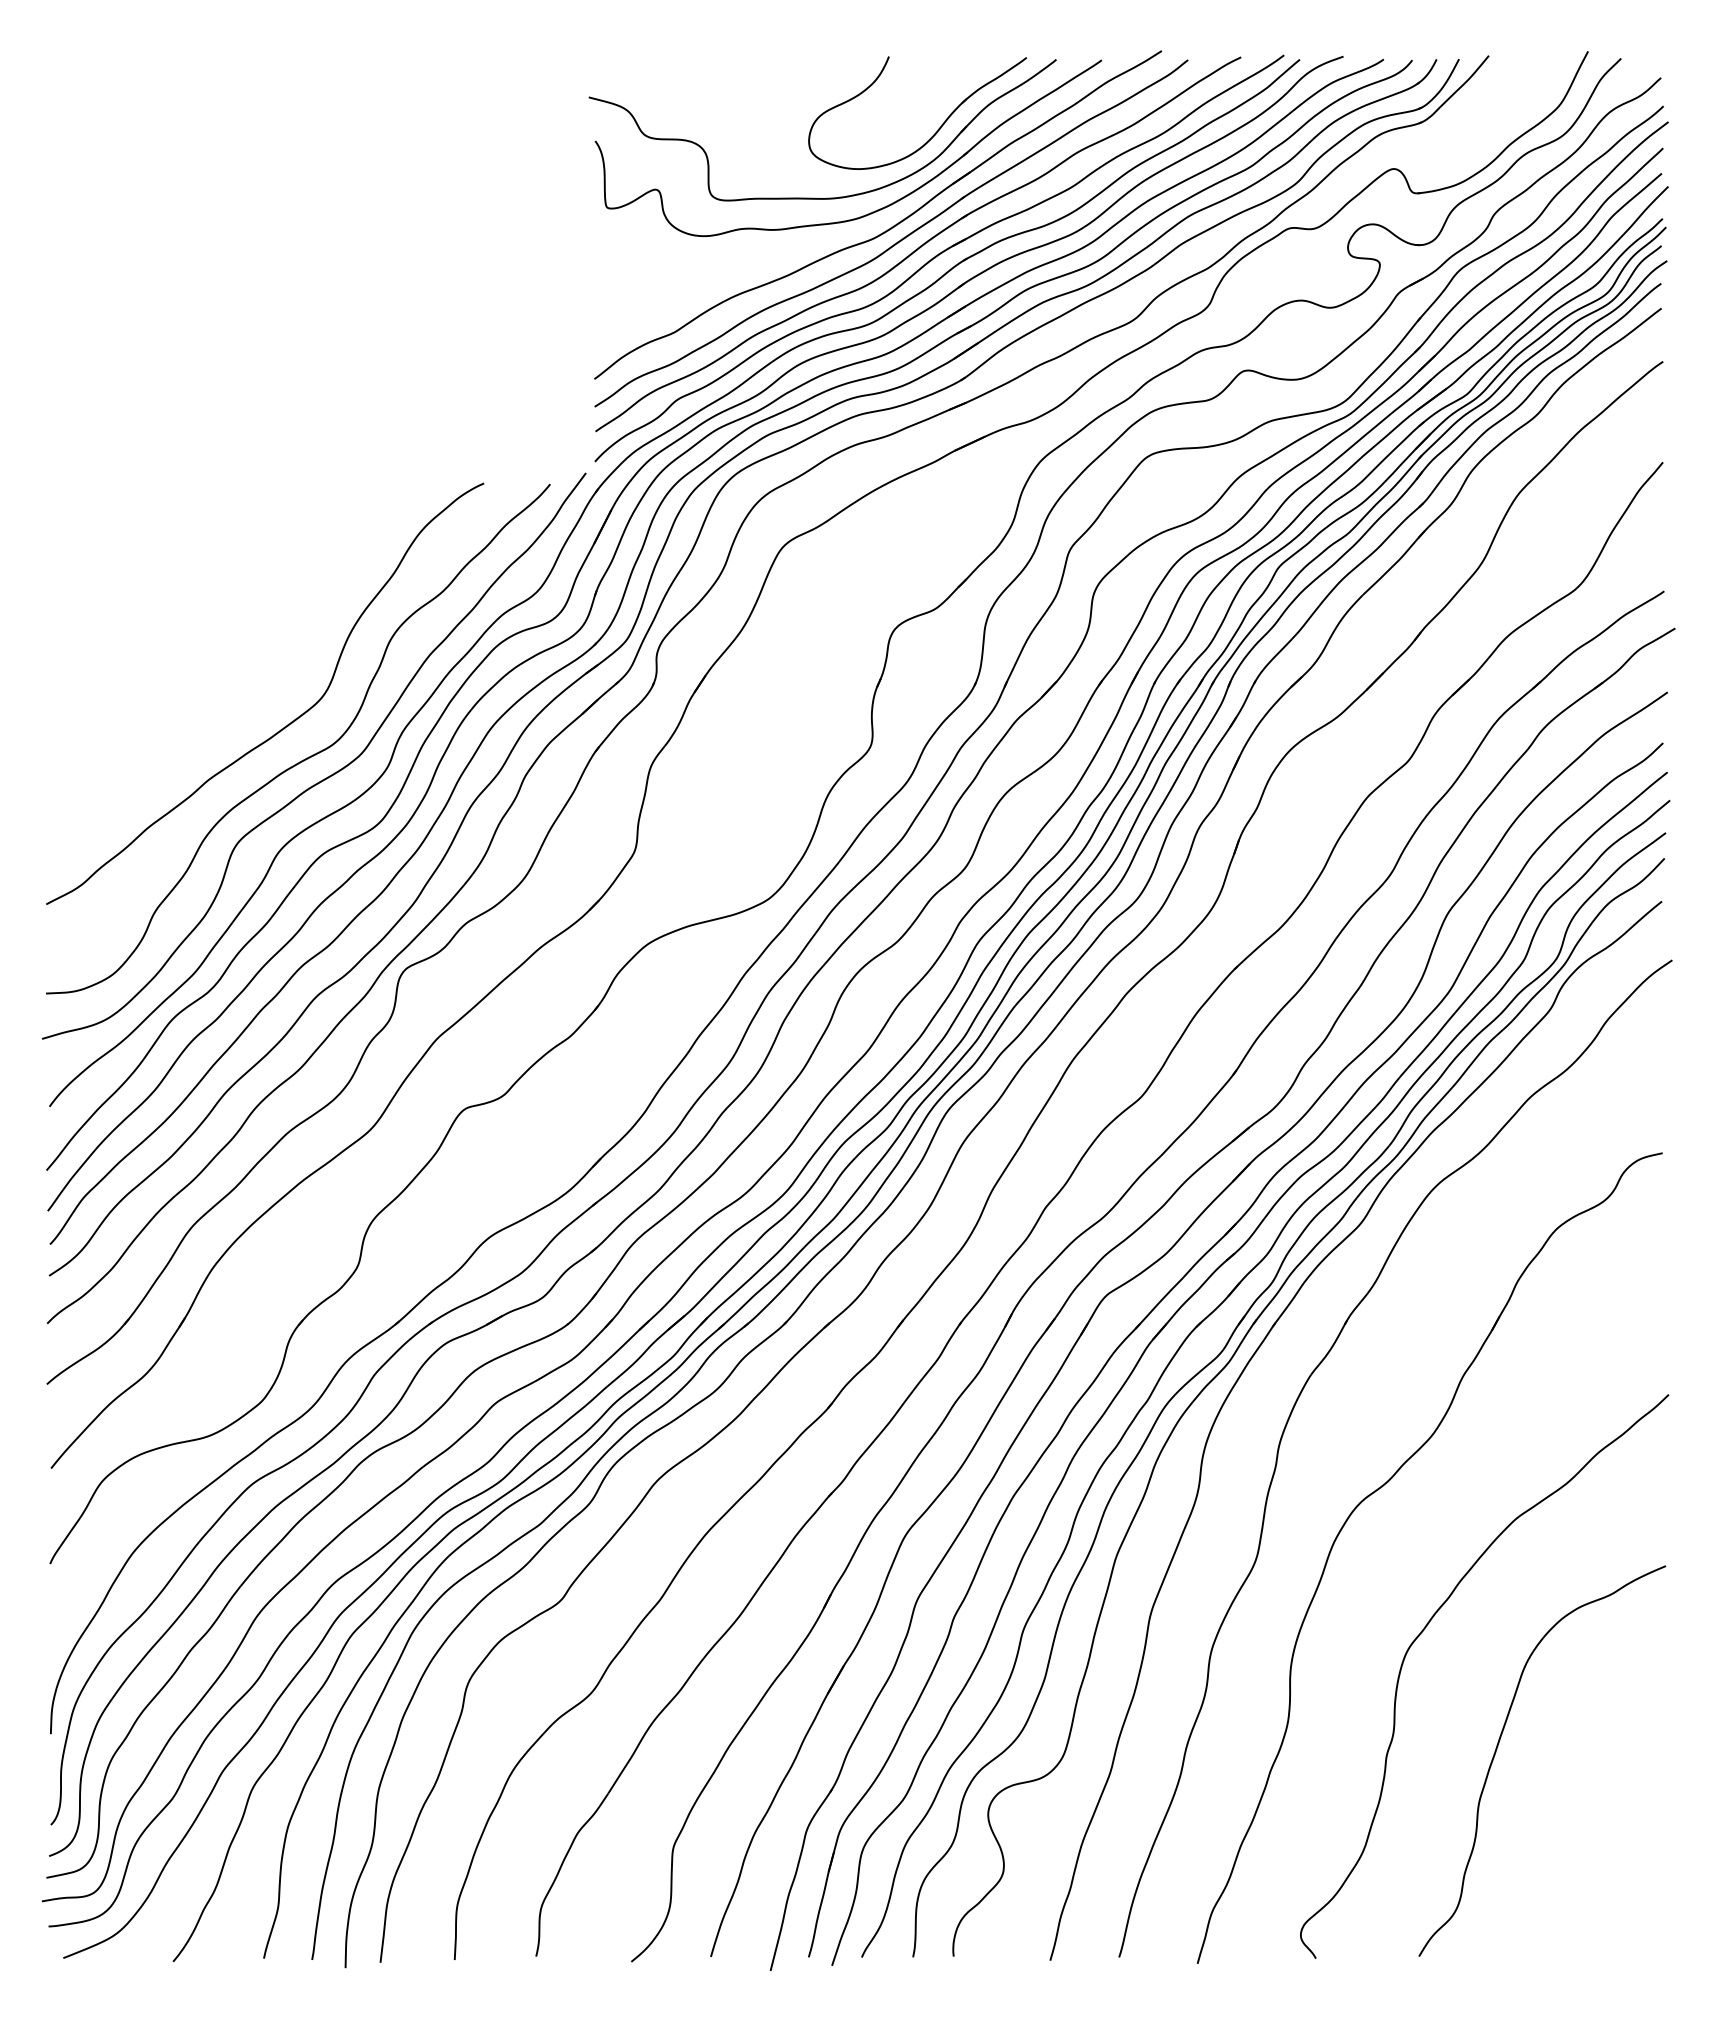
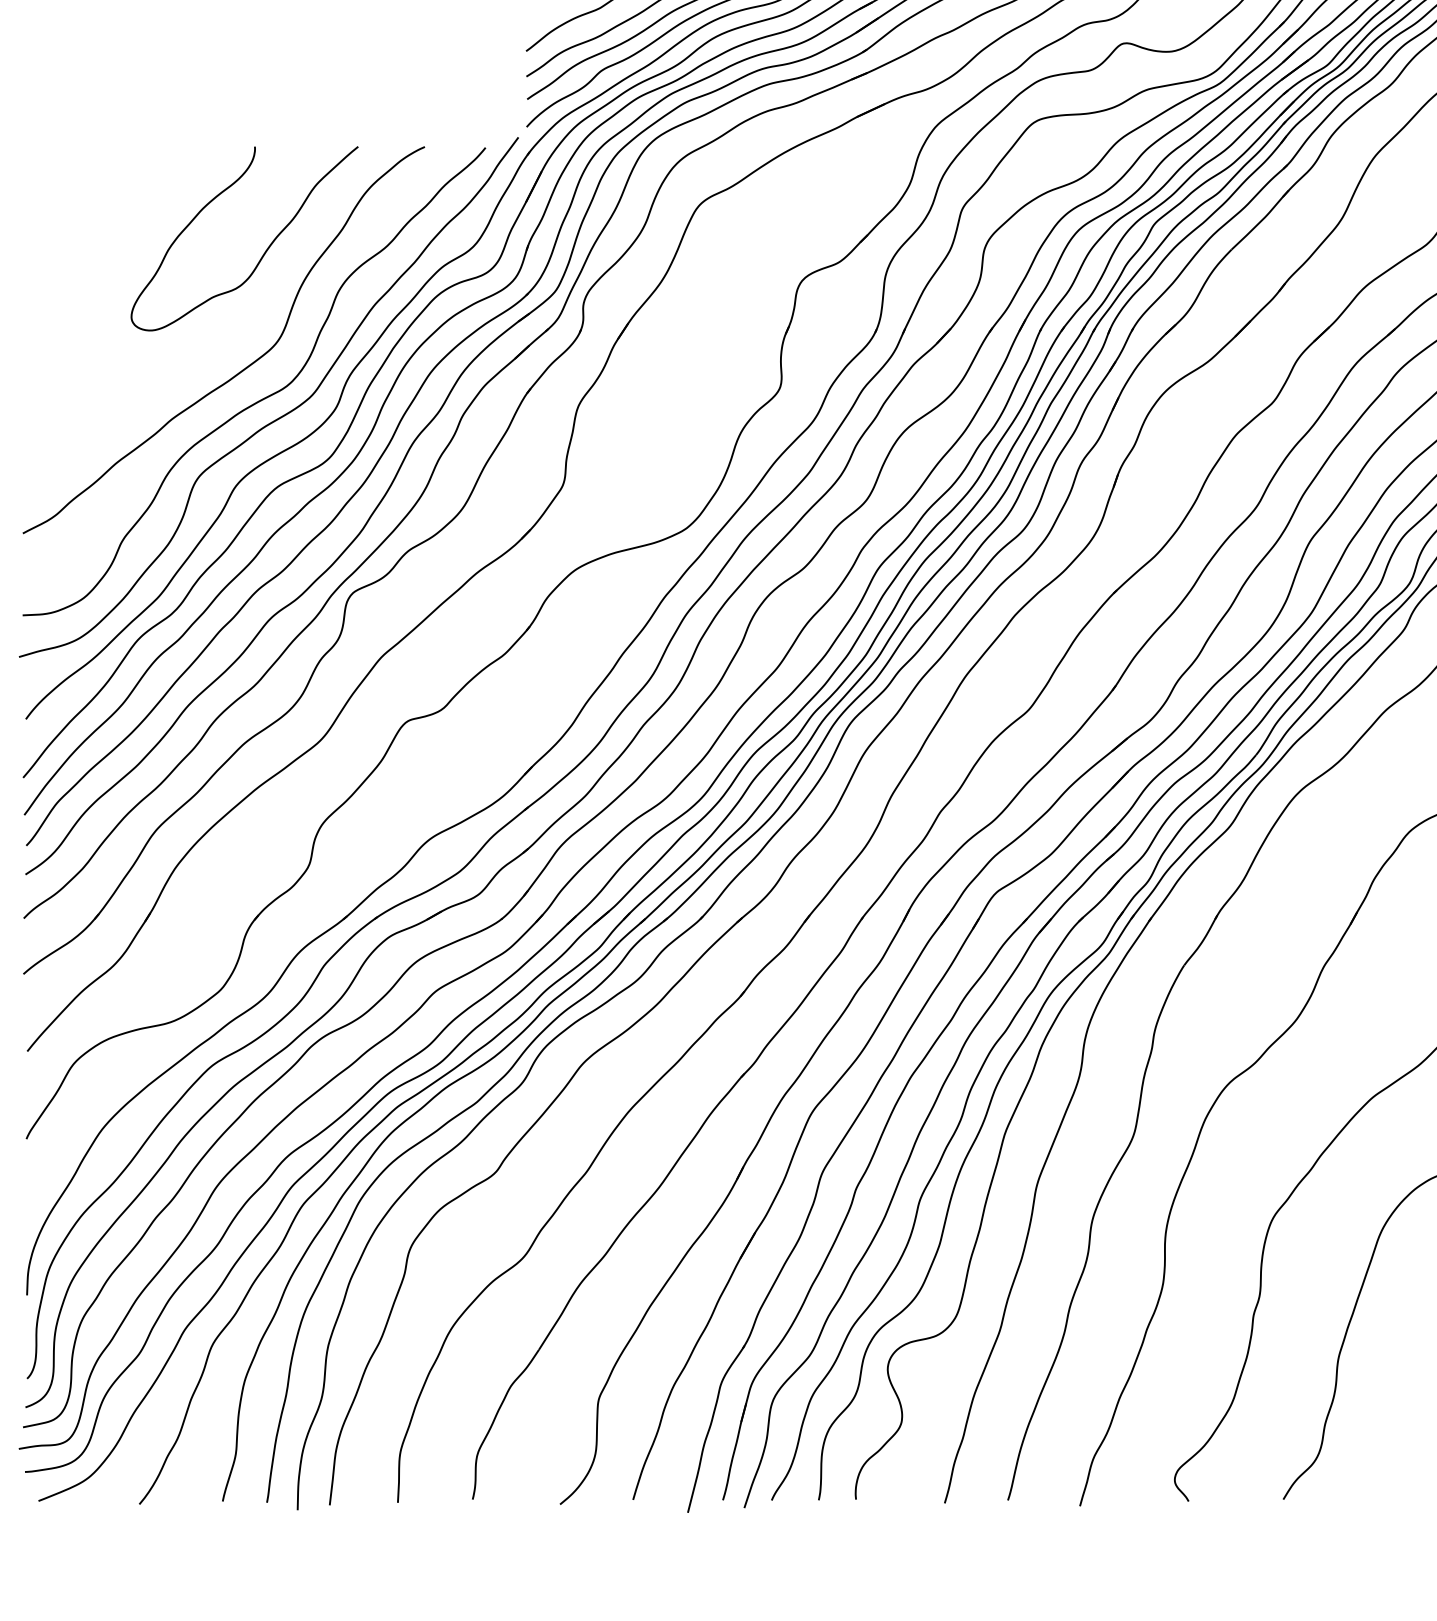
curve: (309, 597) -> (264, 251), added

